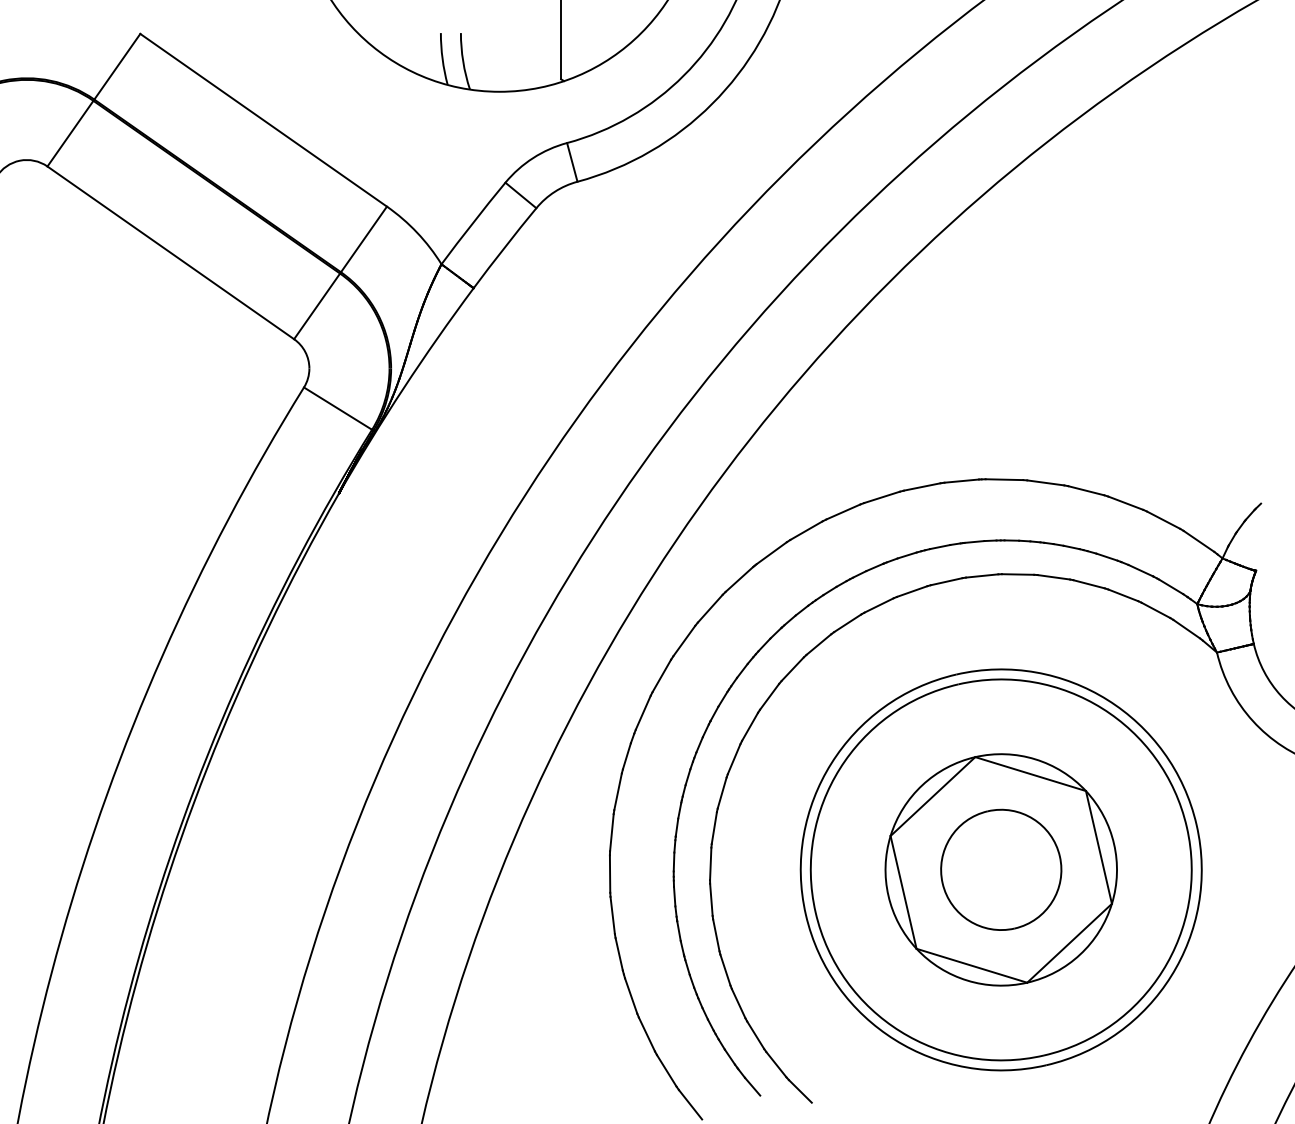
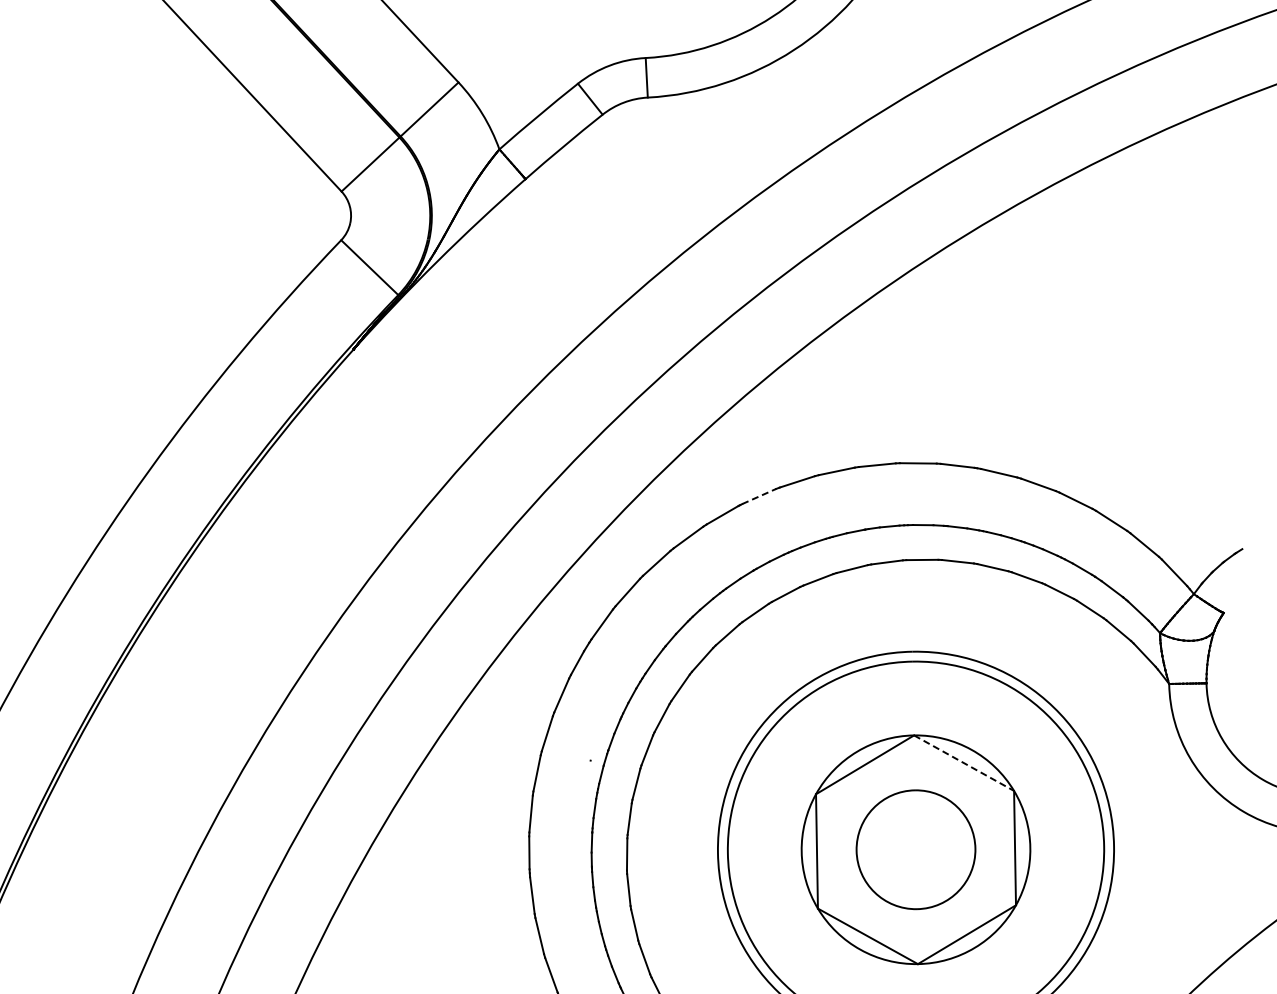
line: (771, 553) -> (758, 496), solid -> dashed
line: (1030, 774) -> (963, 763), solid -> dashed

